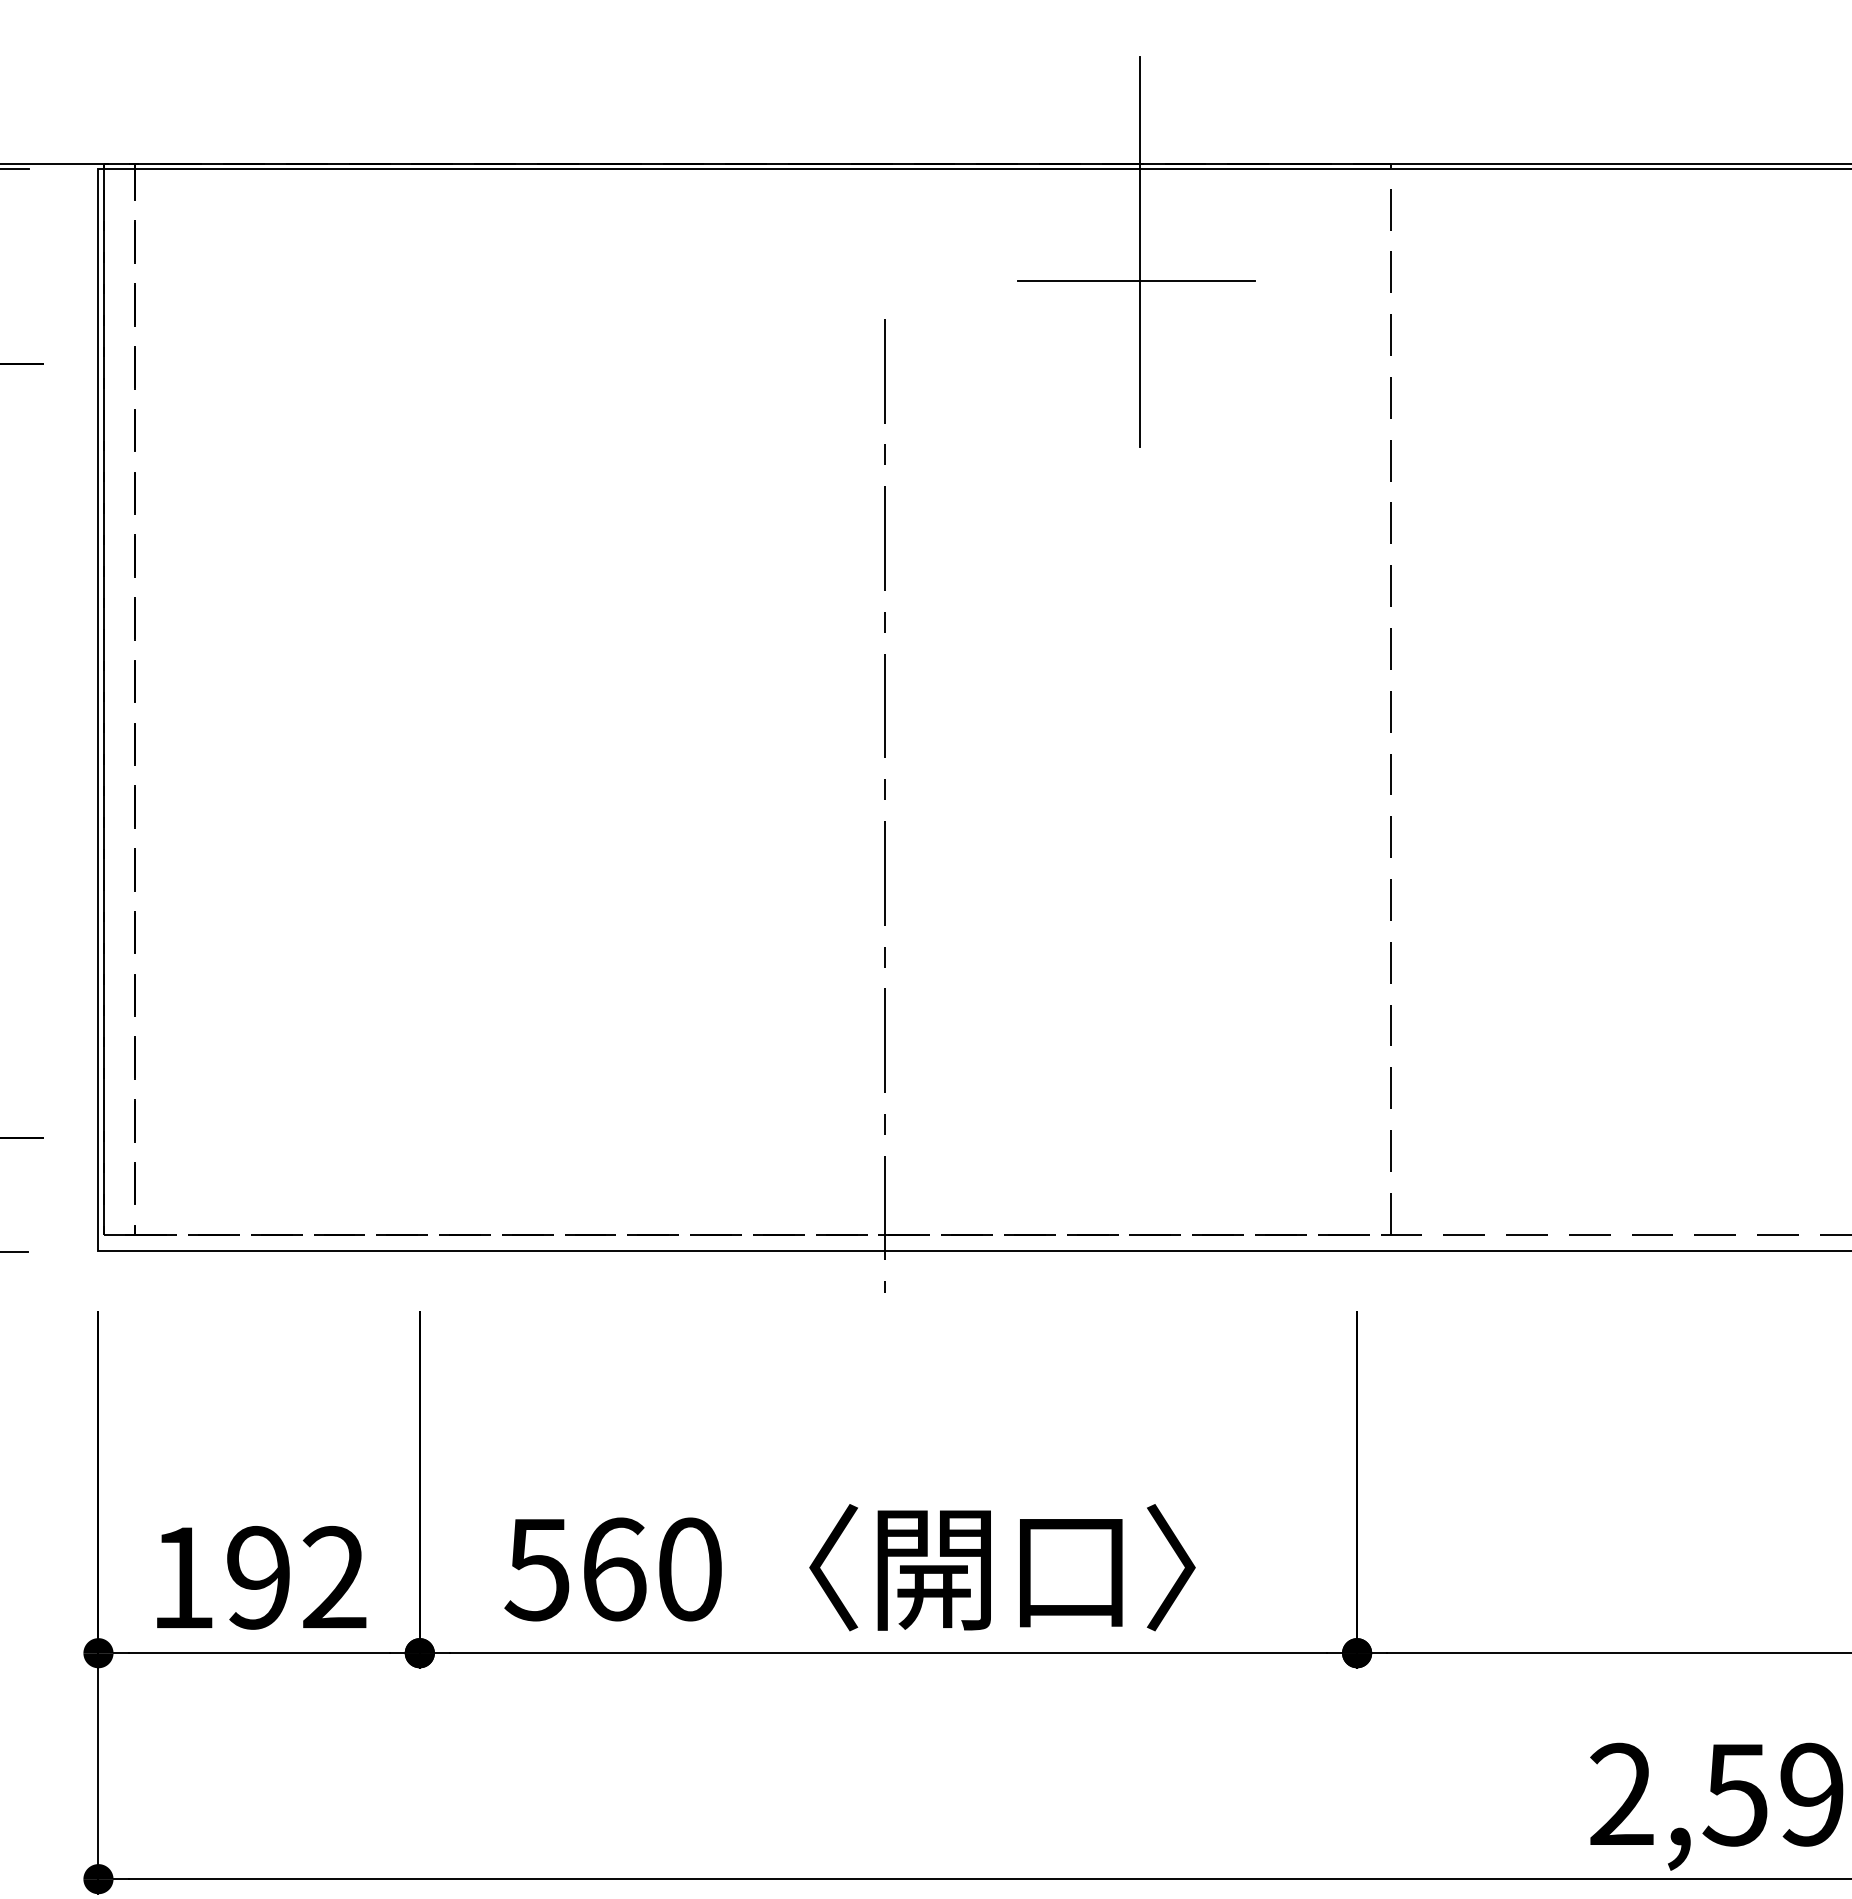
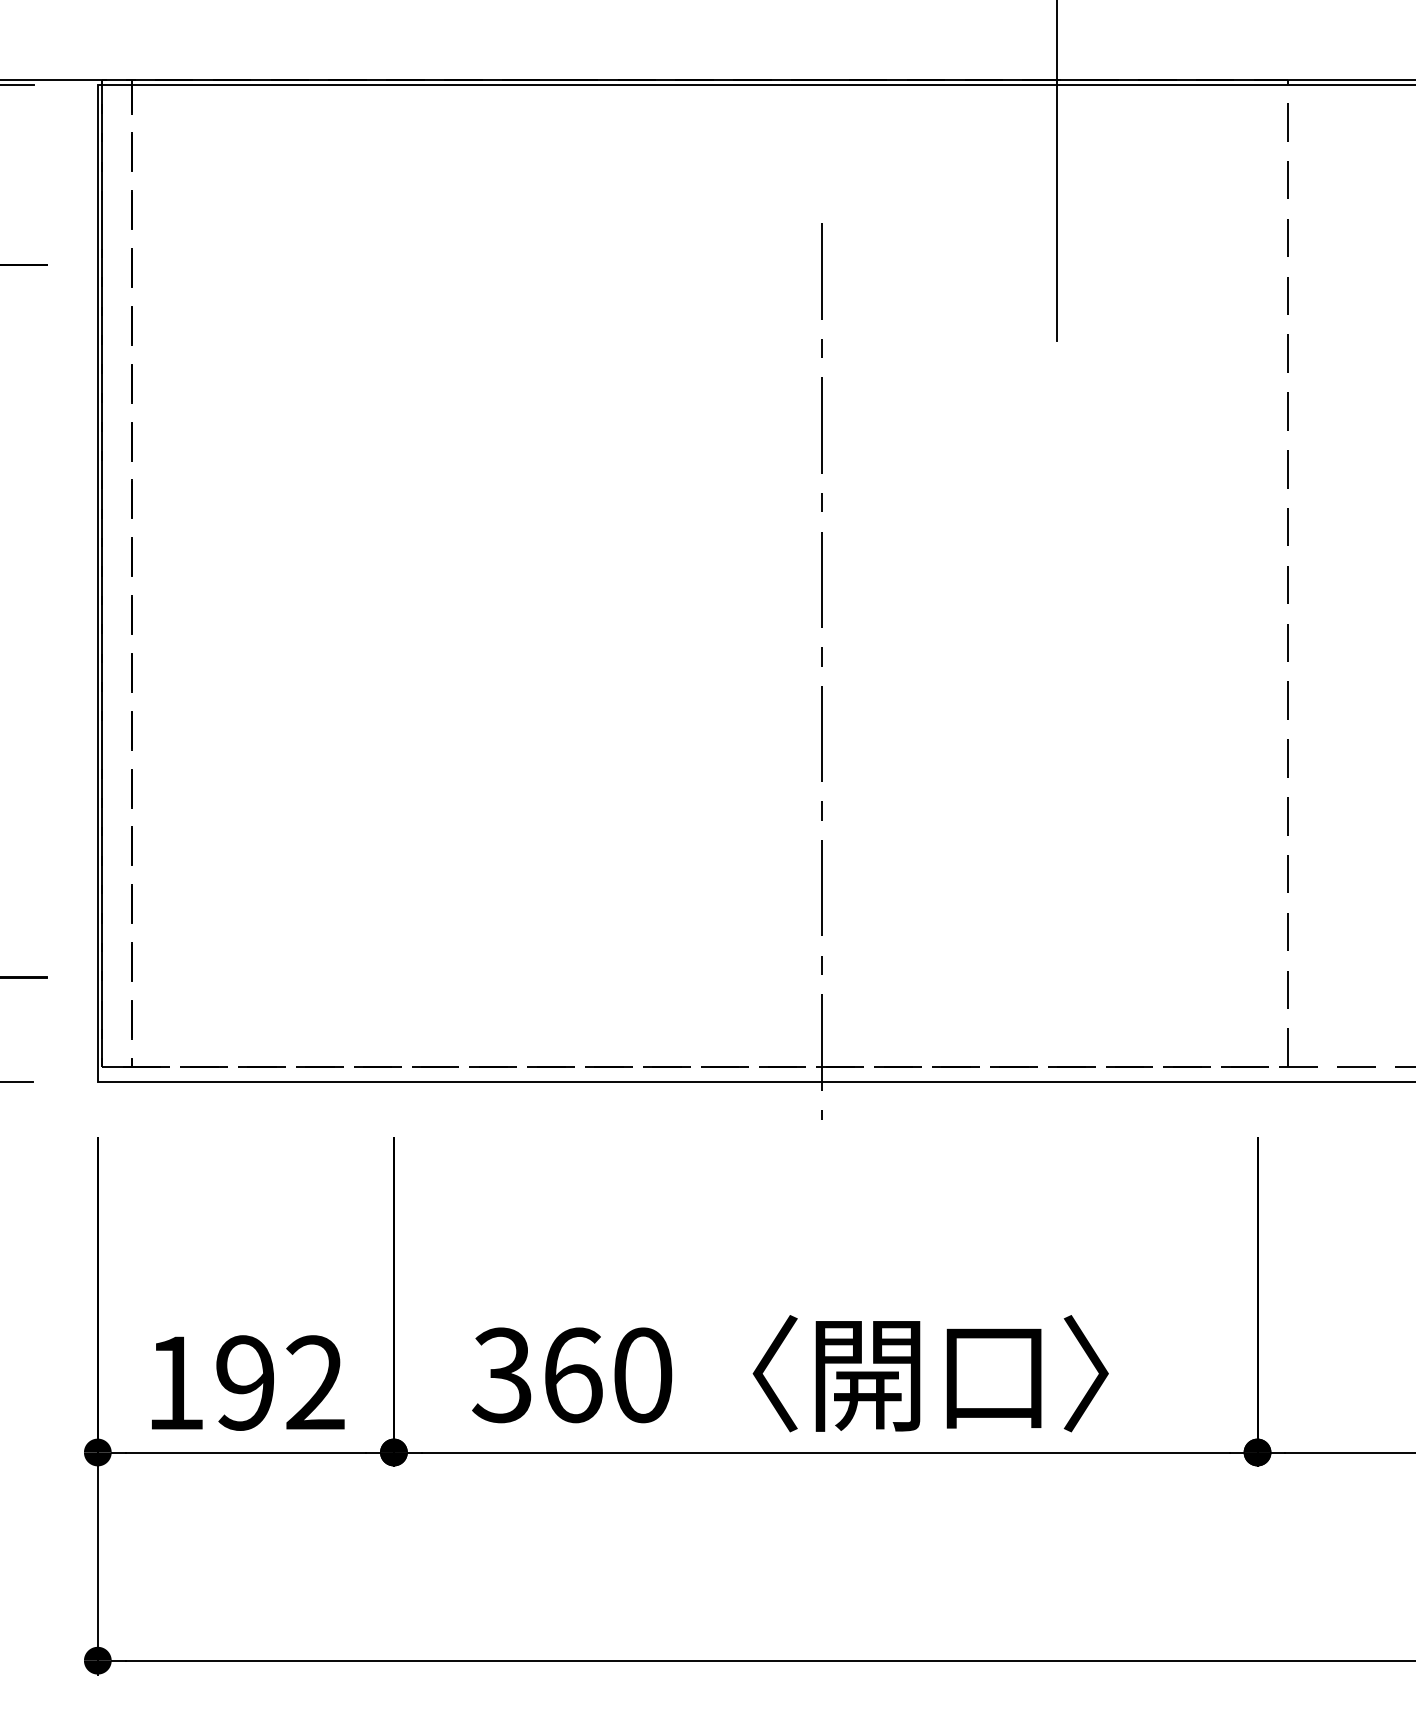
line: (1136, 280) -> (1054, 187), removed
text: (536, 1569) -> (501, 1375), 560 -> 360

